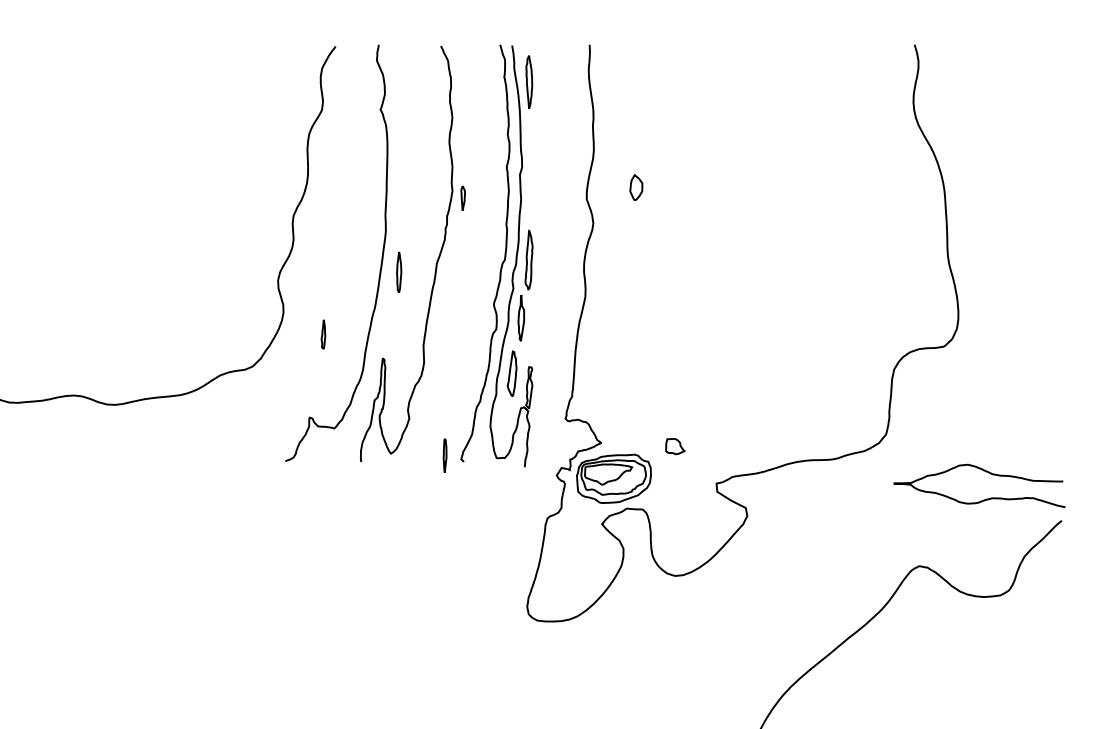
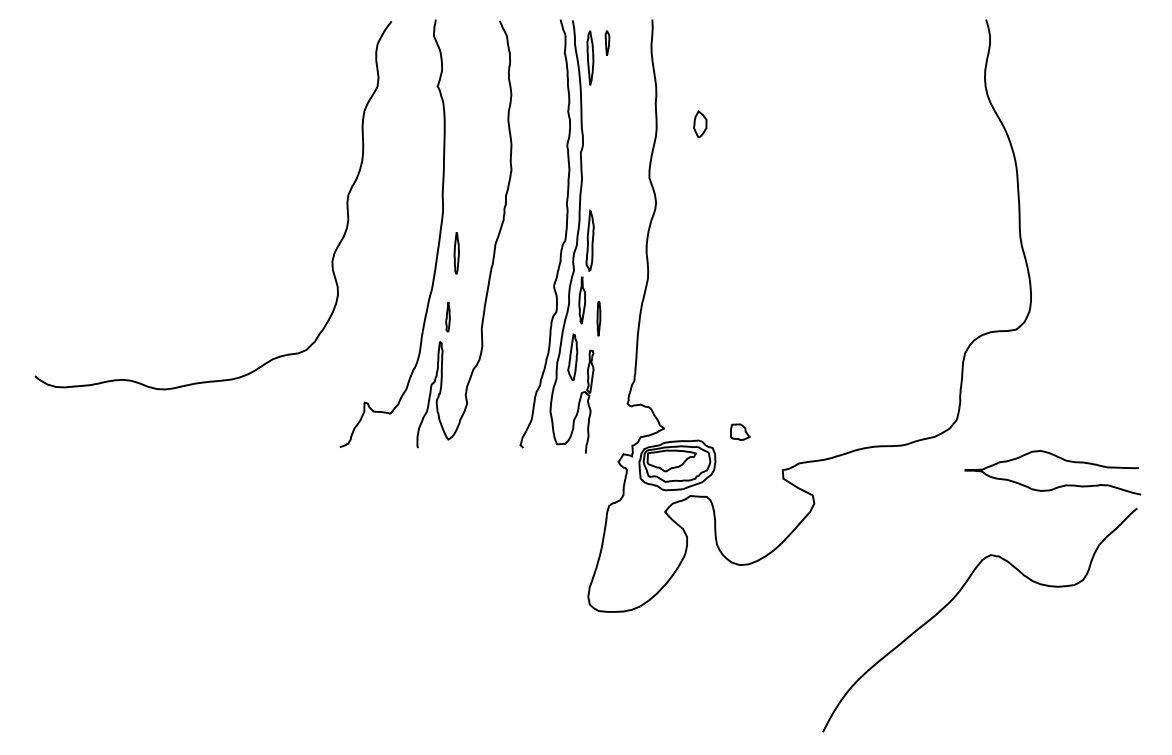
part: (636, 187) -> (700, 124), moved
part: (463, 197) -> (607, 42), moved
part: (322, 333) -> (447, 316), moved
part: (444, 455) -> (598, 318), moved

